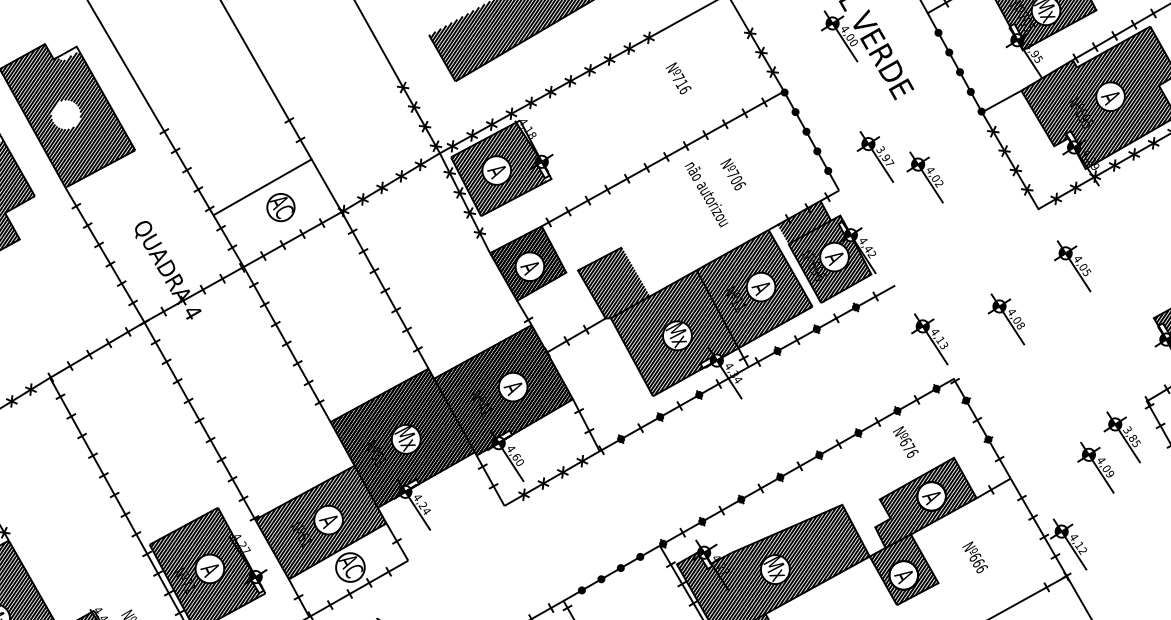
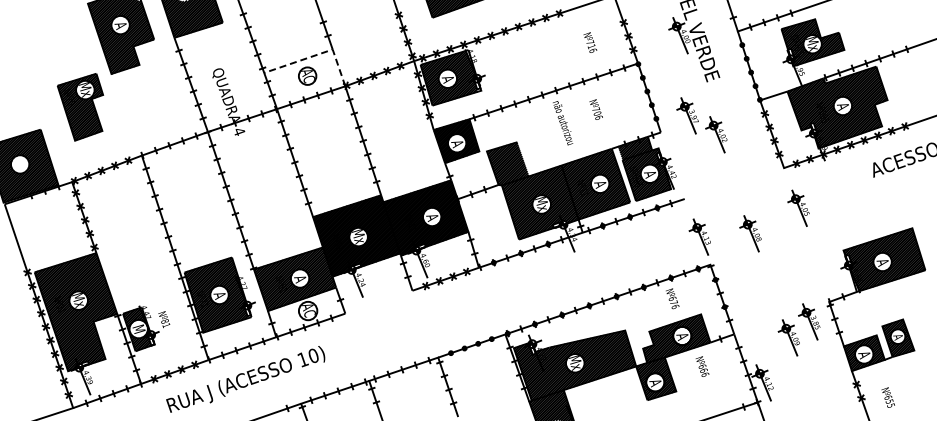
text: (678, 78) -> (590, 42), moved
line: (288, 173) -> (316, 55), solid -> dashed
text: (707, 195) -> (563, 123), moved
text: (975, 557) -> (702, 366), moved

